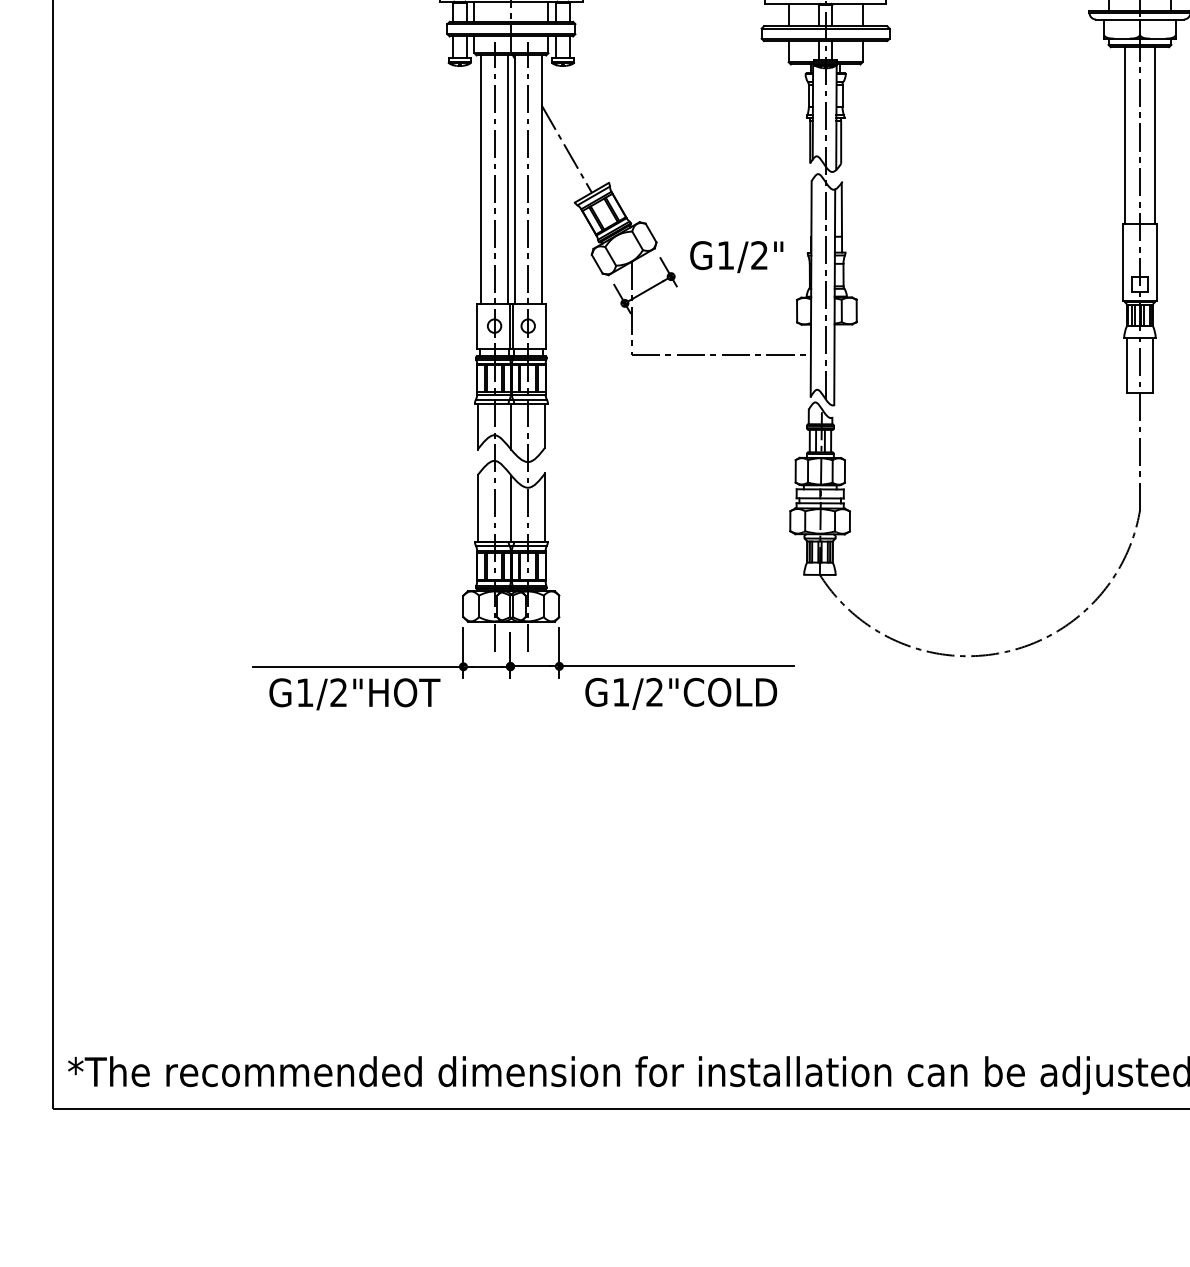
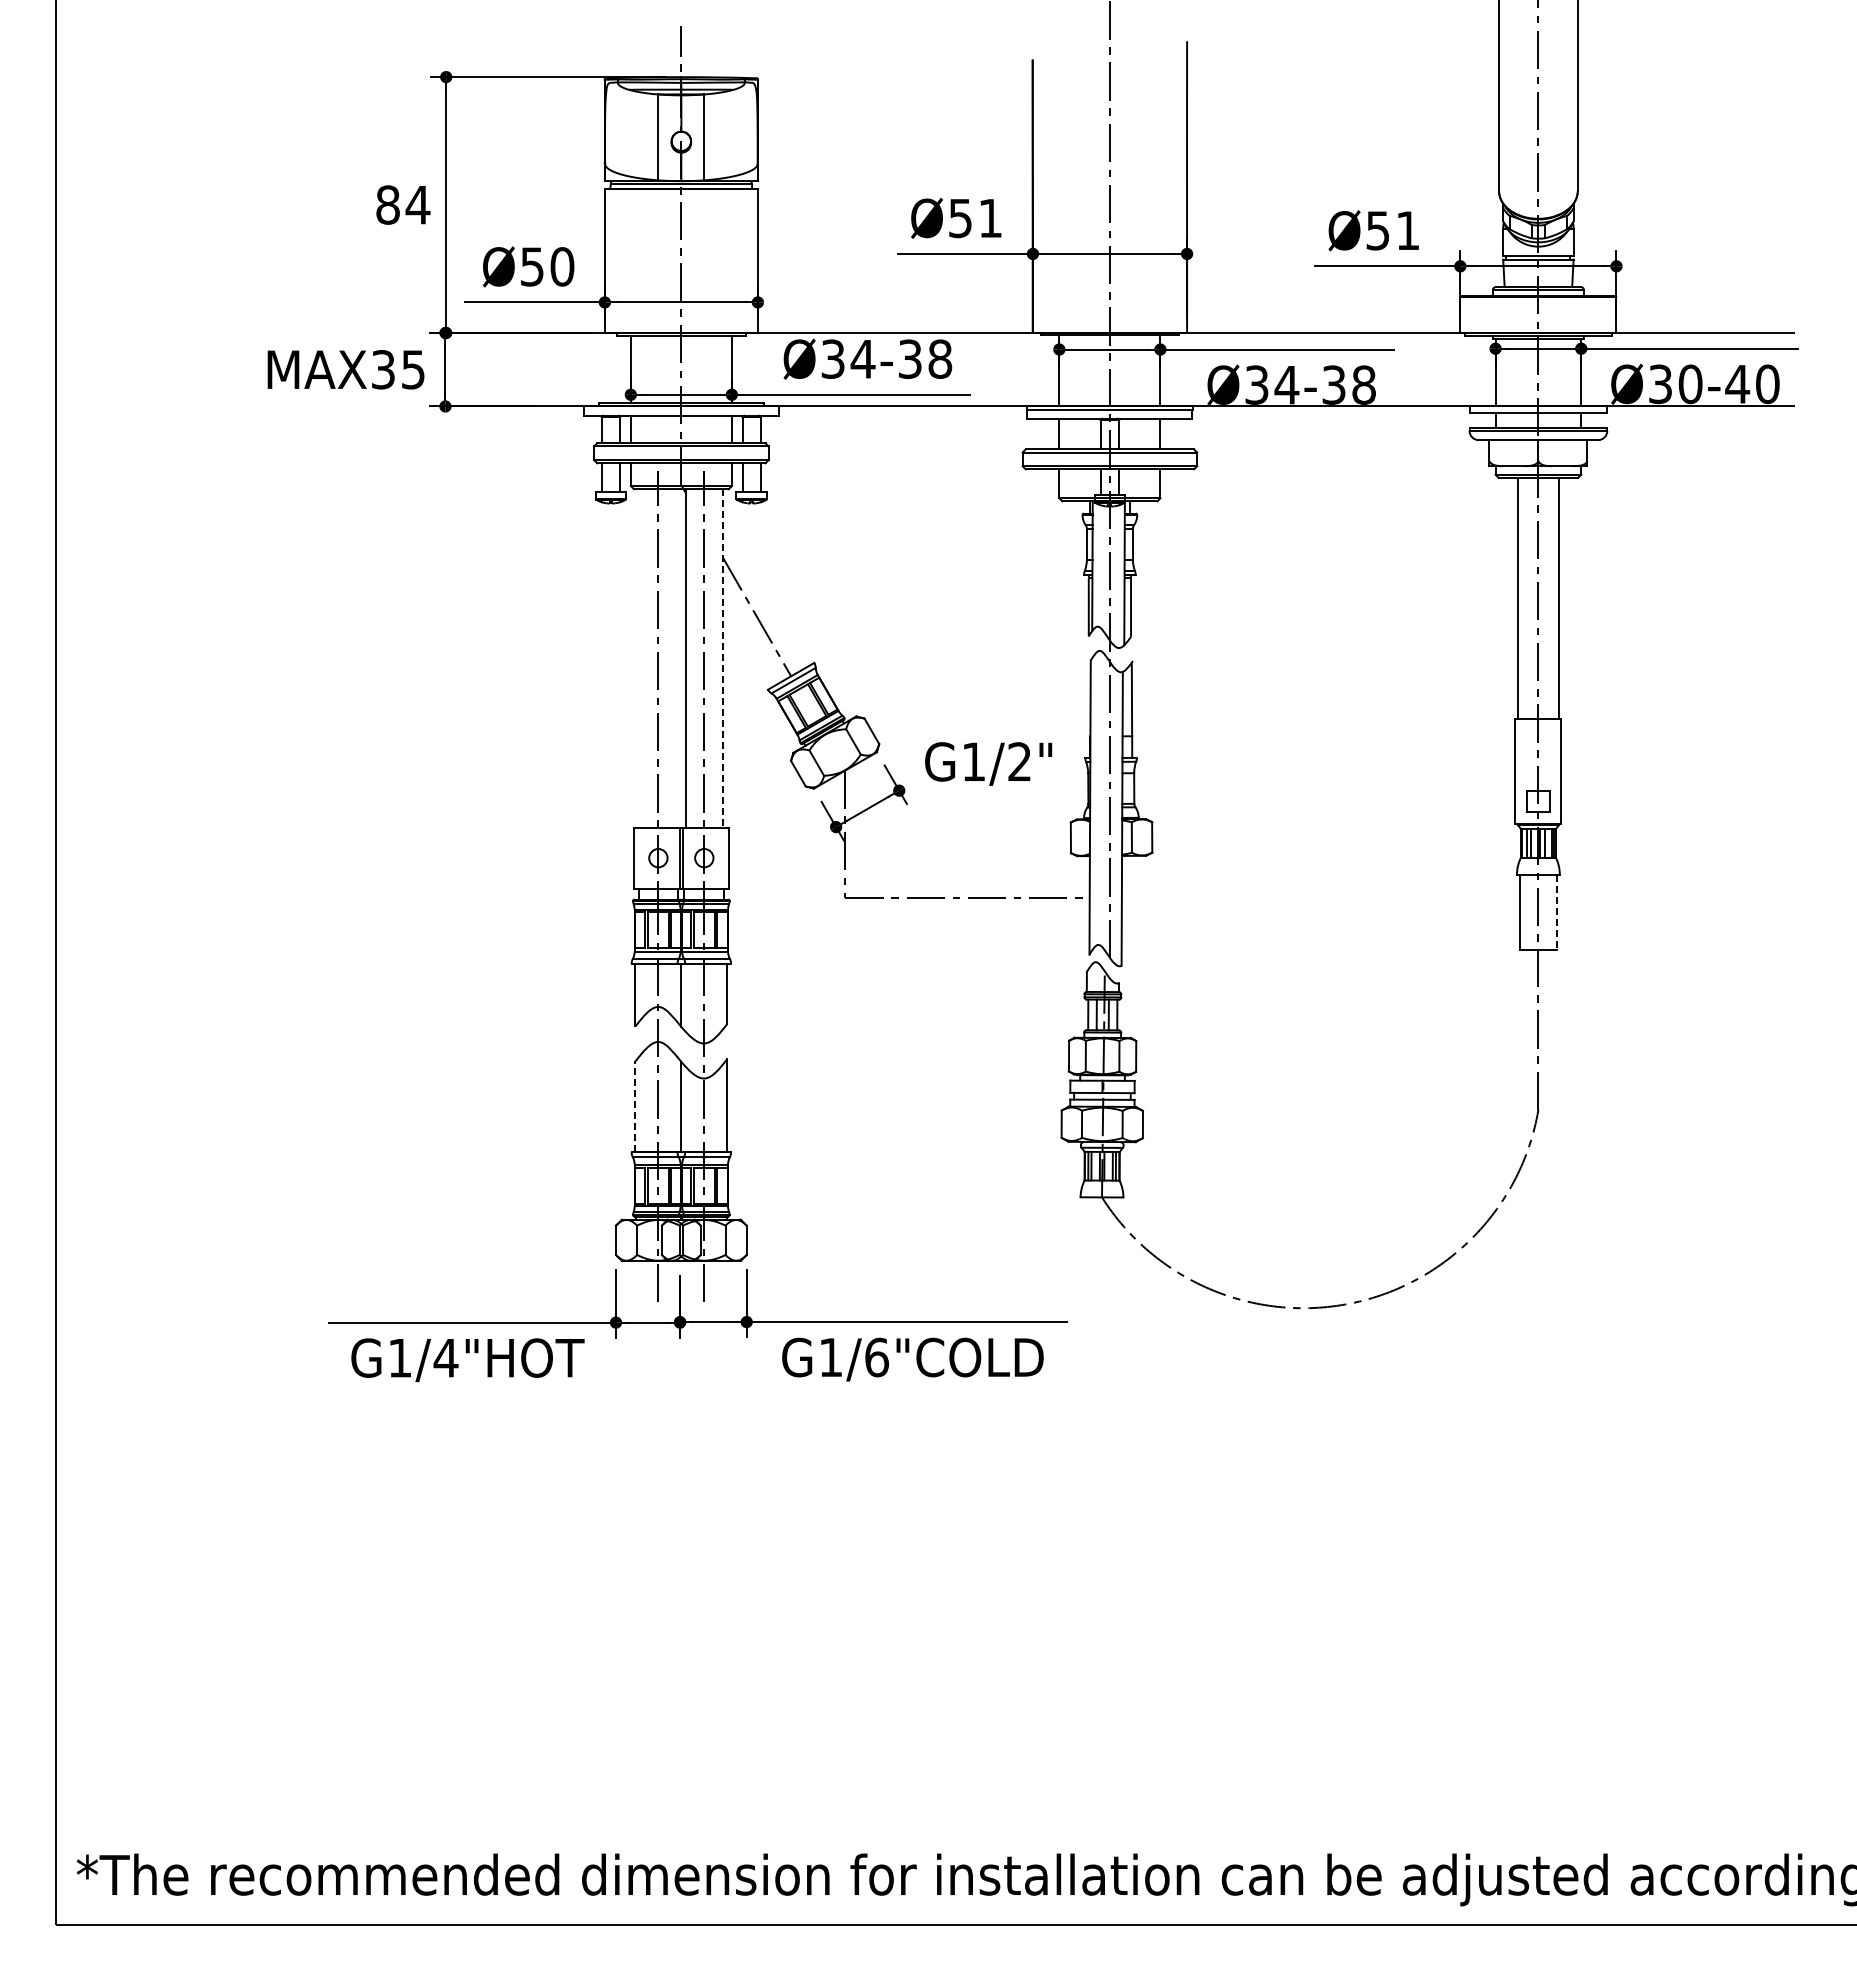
line: (481, 179) -> (640, 658), removed
line: (507, 179) -> (676, 658), removed
line: (541, 179) -> (722, 658), solid -> dashed
line: (1153, 365) -> (1556, 912), solid -> dashed
line: (477, 508) -> (635, 1106), solid -> dashed
text: (338, 692) -> (445, 1357), G1/2"HOT -> G1/4"HOT
text: (655, 692) -> (877, 1357), G1/2"COLD -> G1/6"COLD

